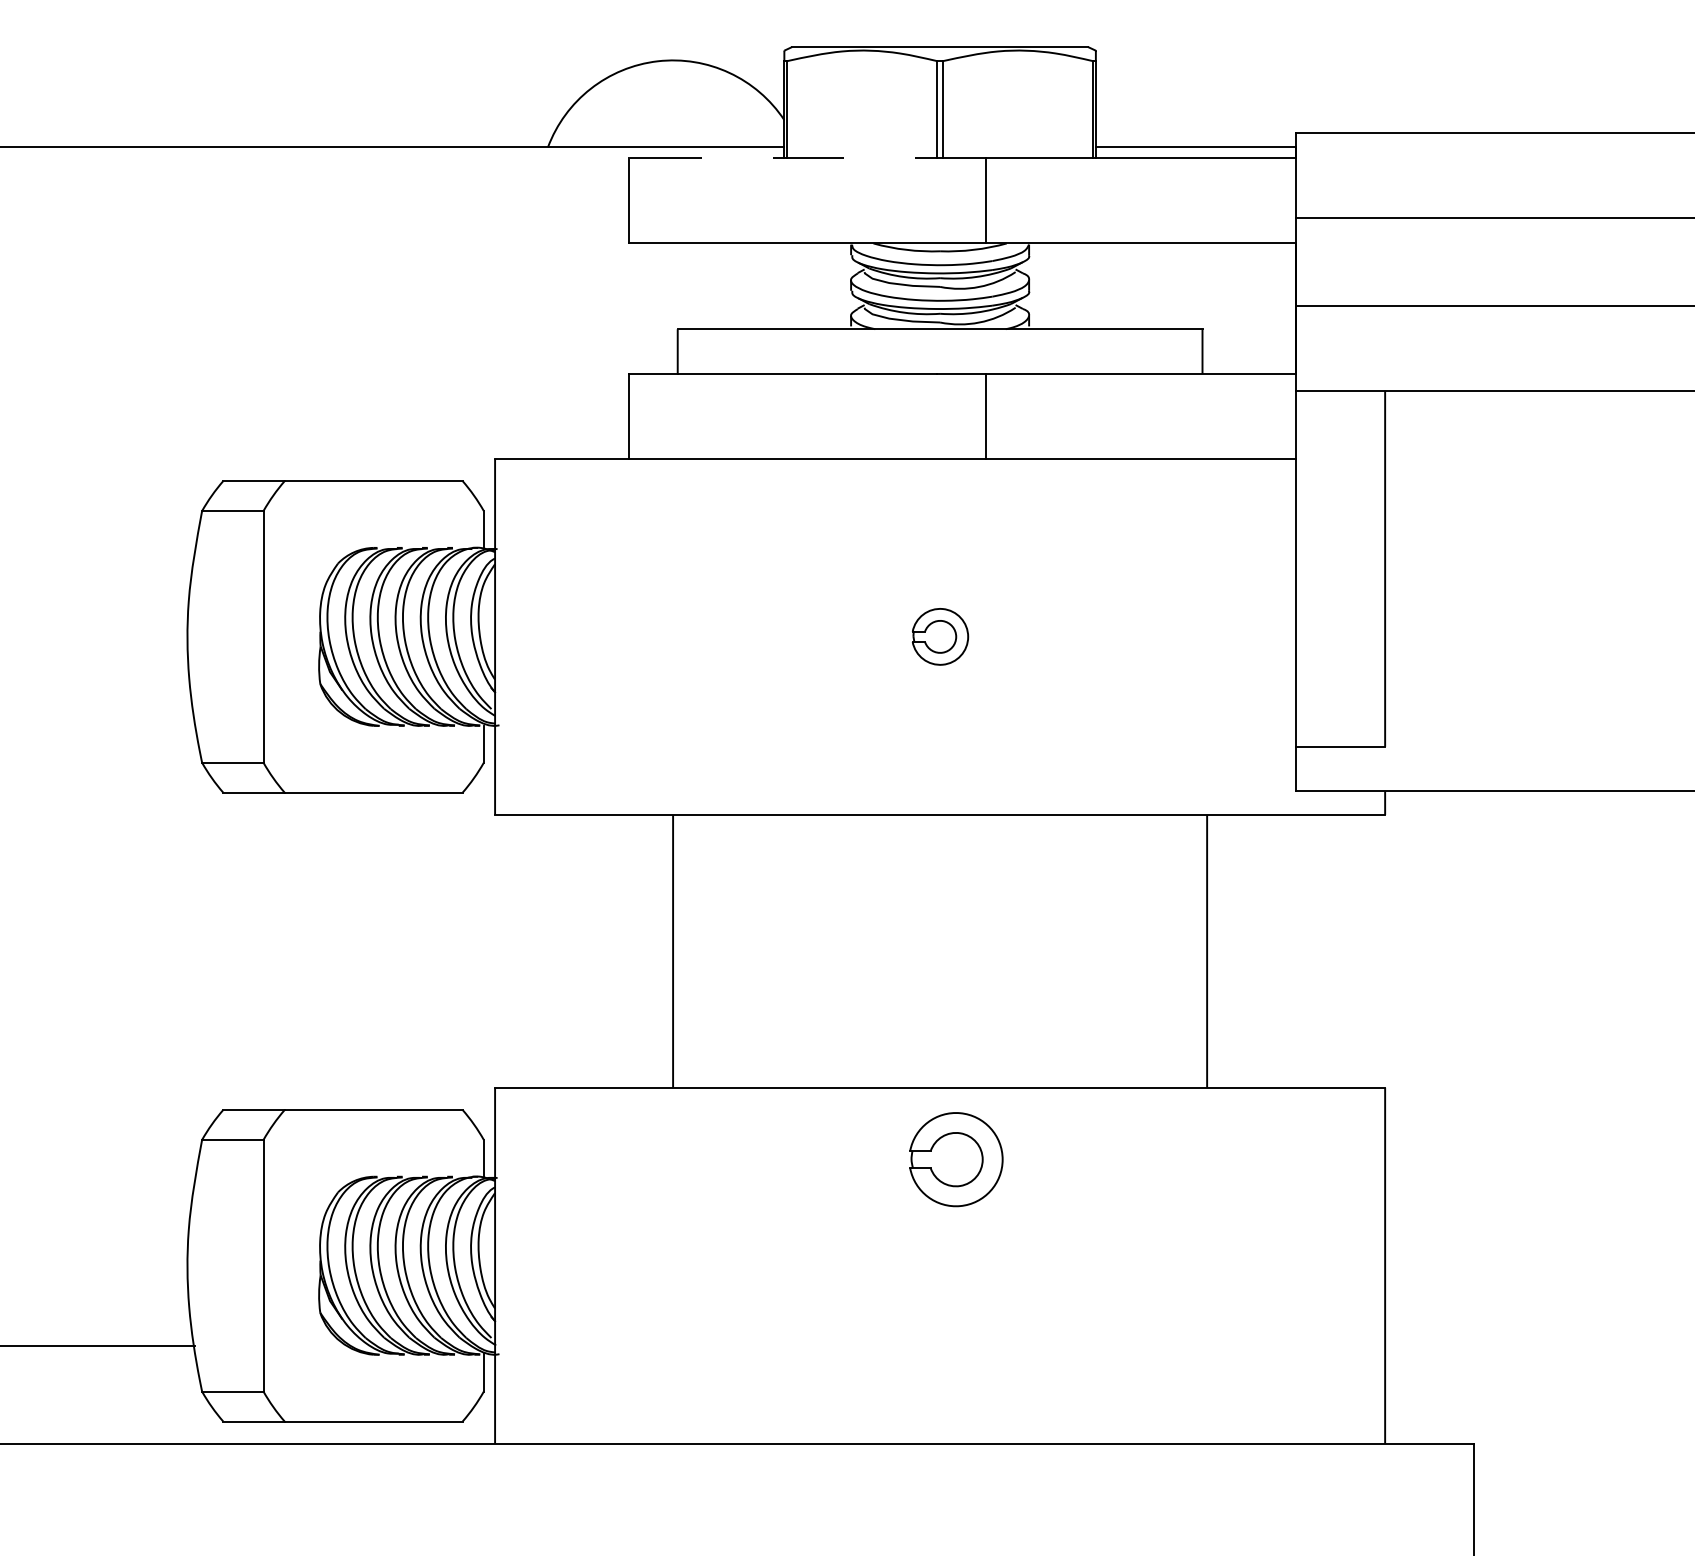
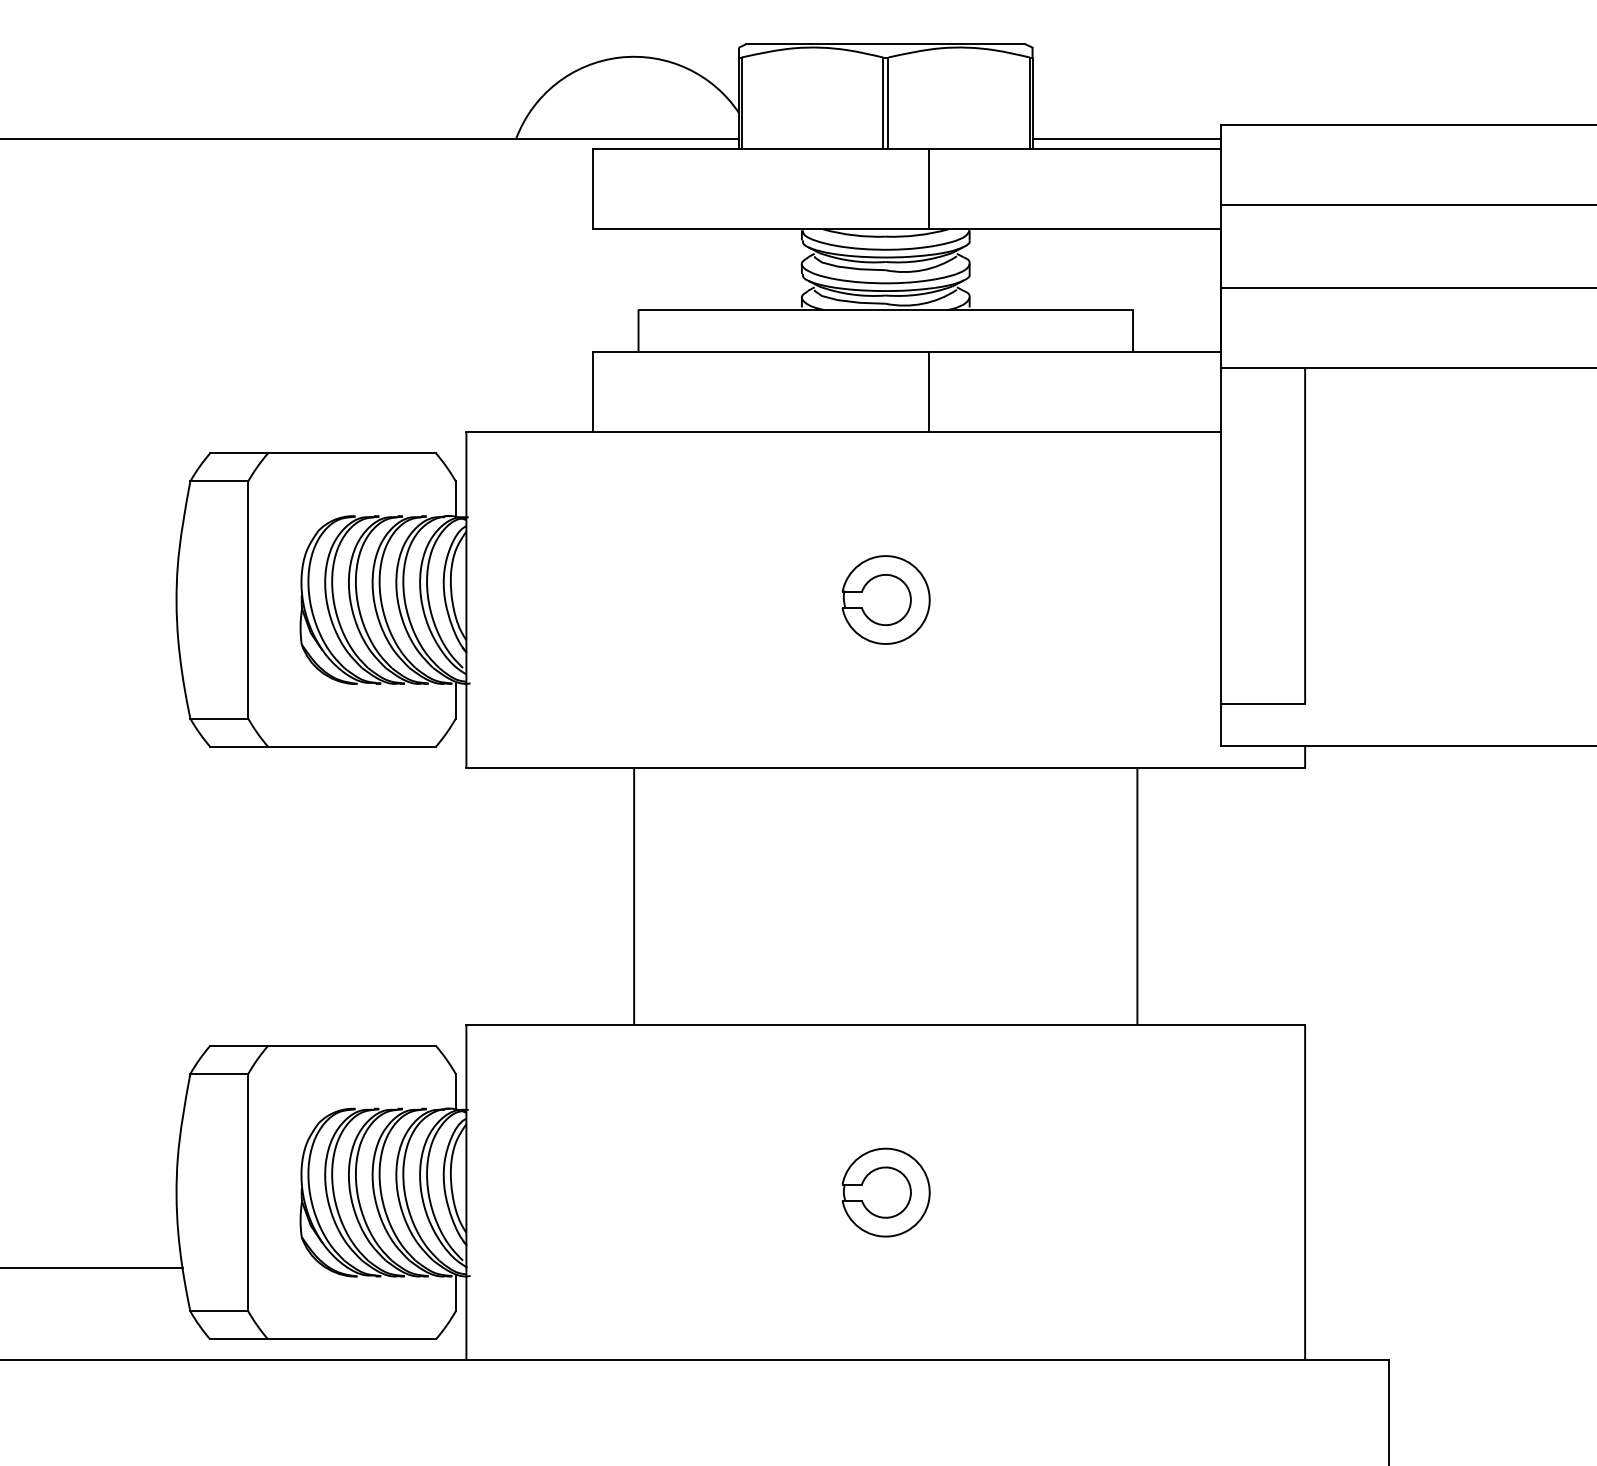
line: (807, 158) -> (760, 149), dashed -> solid
part: (939, 636) -> (885, 599), size x1.67
part: (955, 1159) -> (885, 1192), moved

